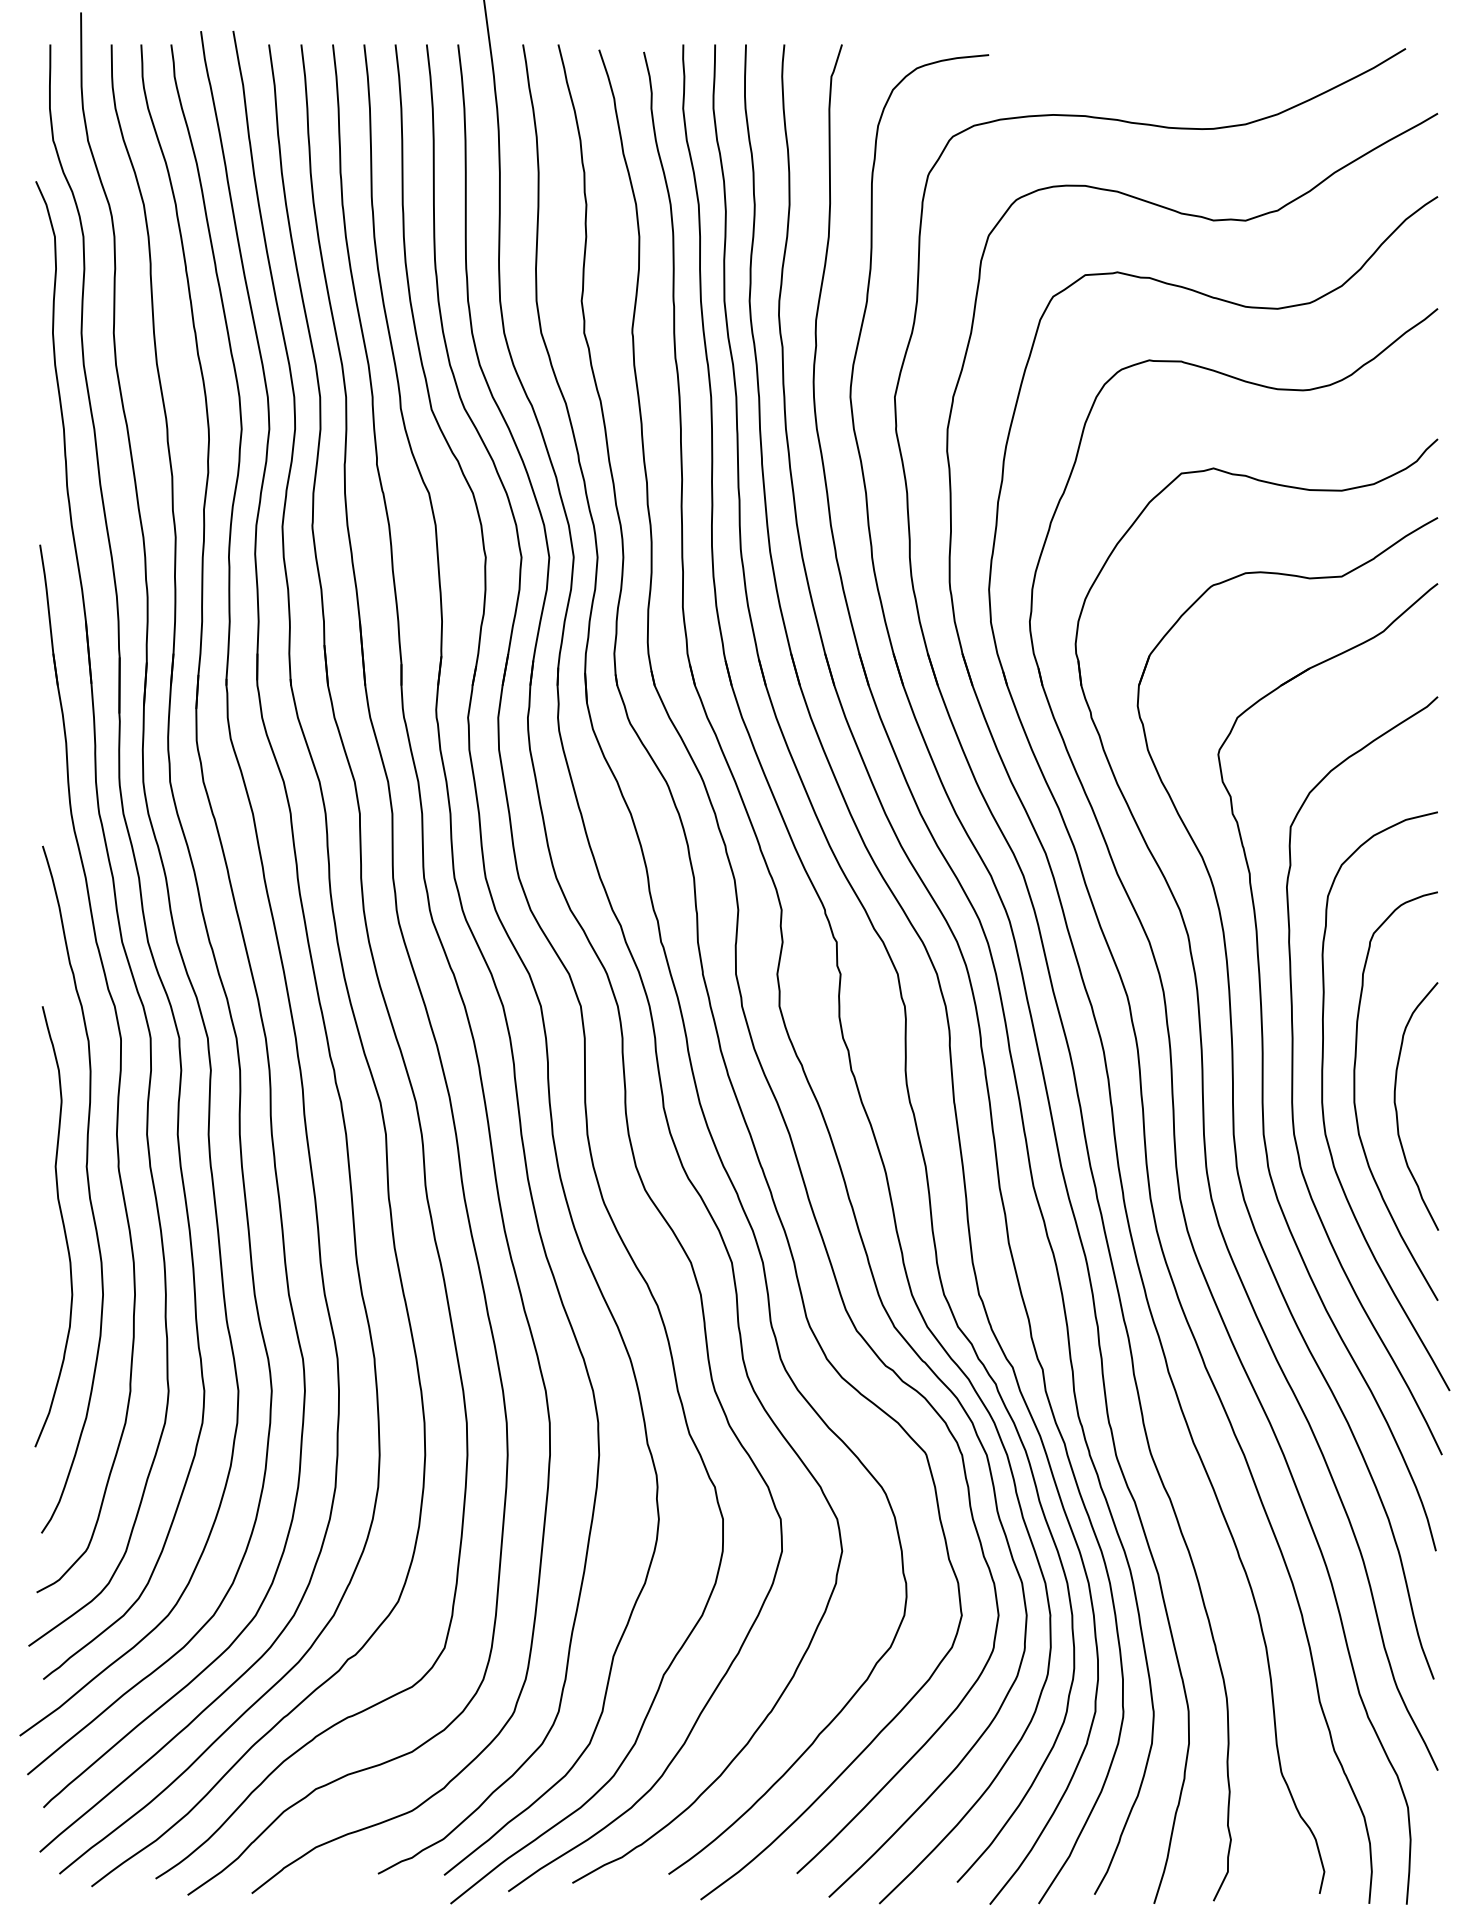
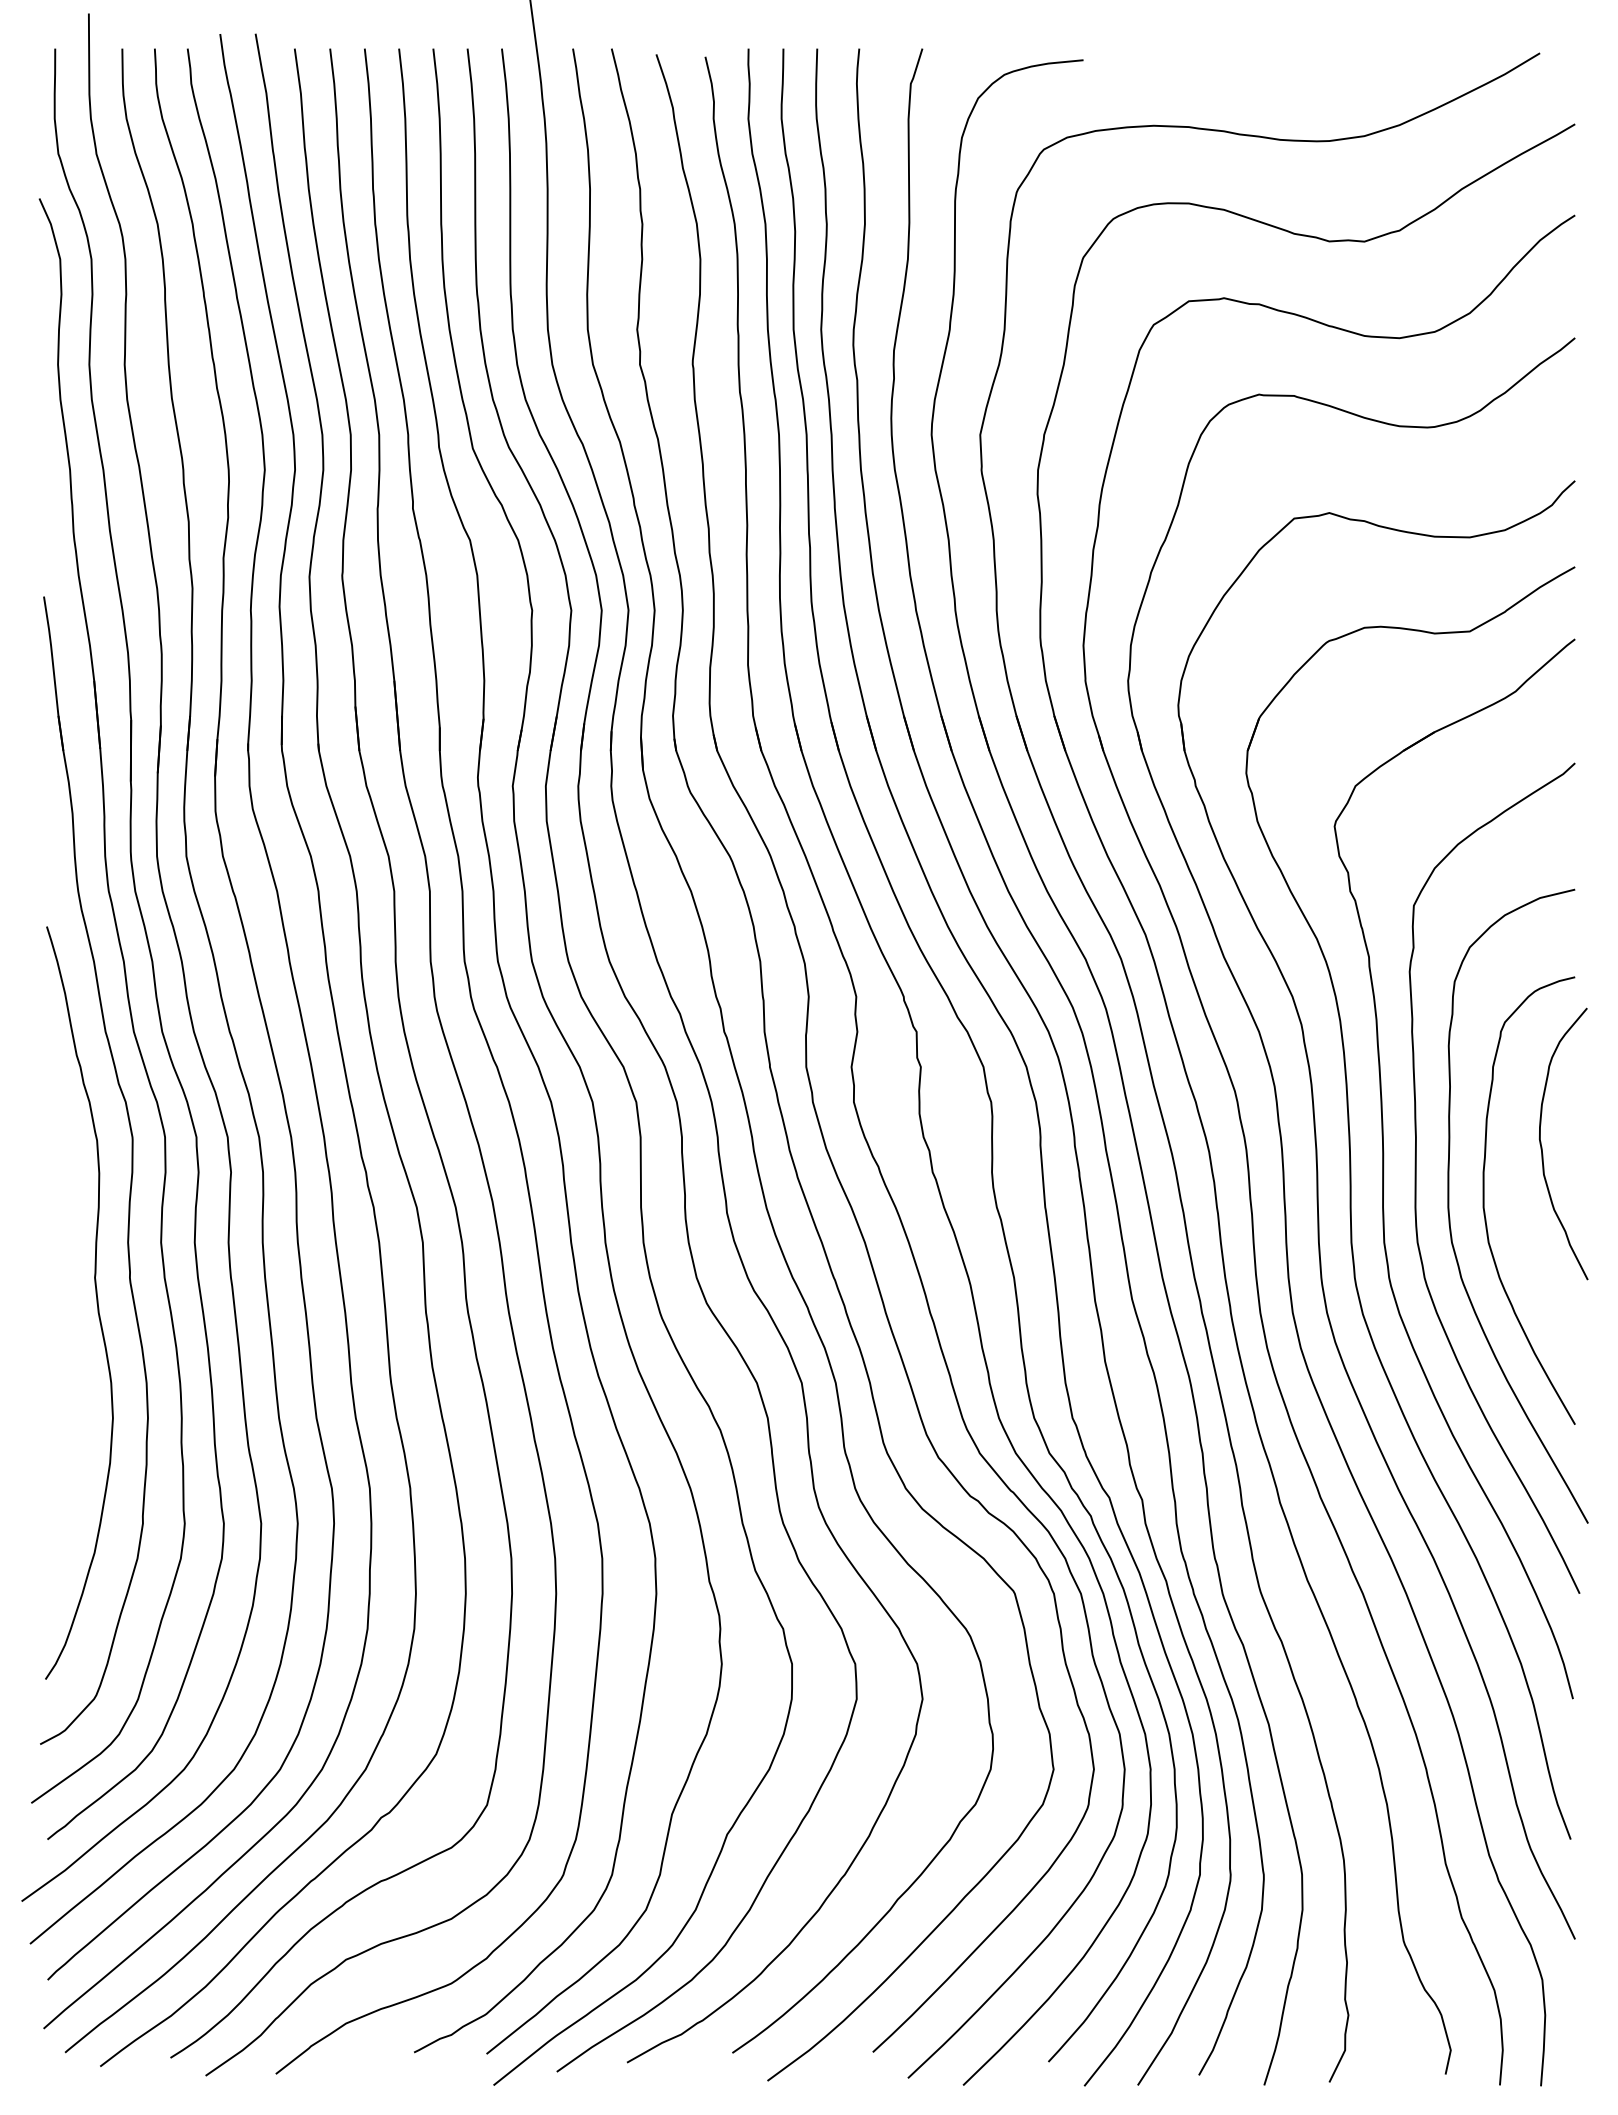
curve: (1397, 1110) -> (1542, 1148), moved
curve: (62, 1225) -> (68, 1342), removed

